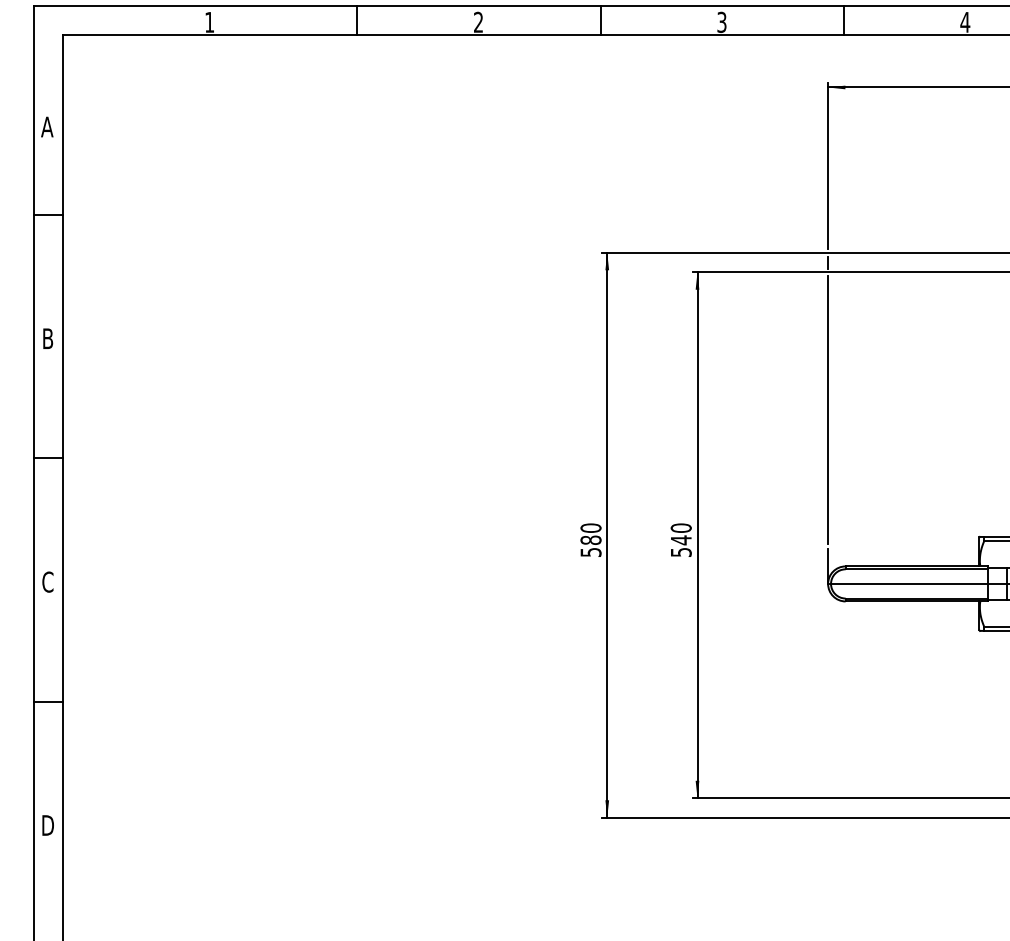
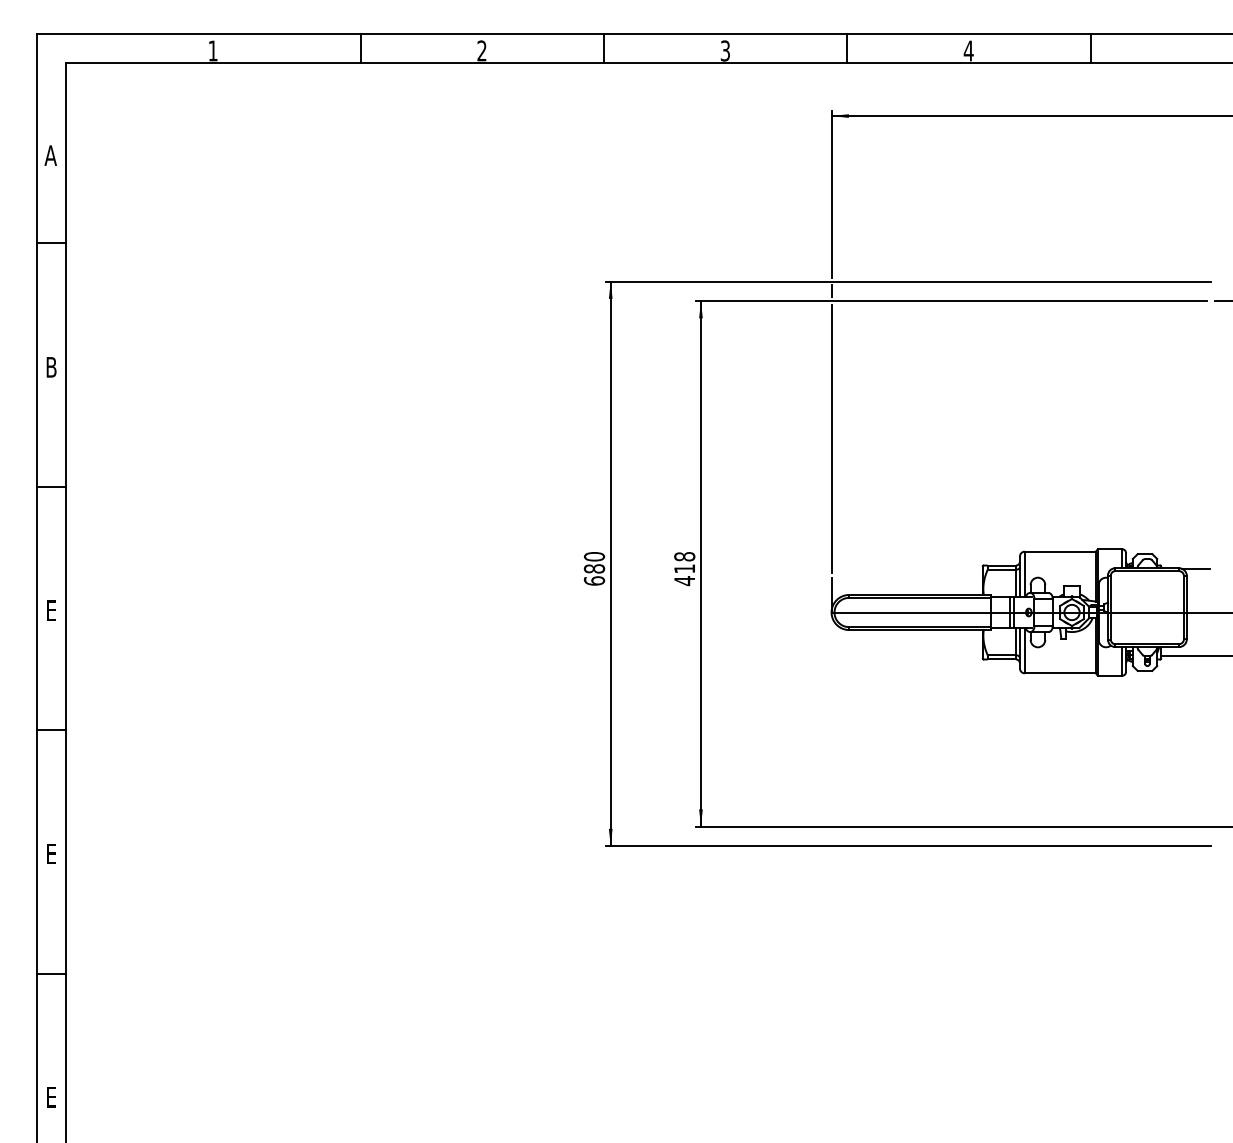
text: (681, 540) -> (684, 569), 540 -> 418
text: (591, 551) -> (594, 580), 580 -> 680
text: (47, 581) -> (50, 610), C -> E
text: (48, 824) -> (51, 853), D -> E

